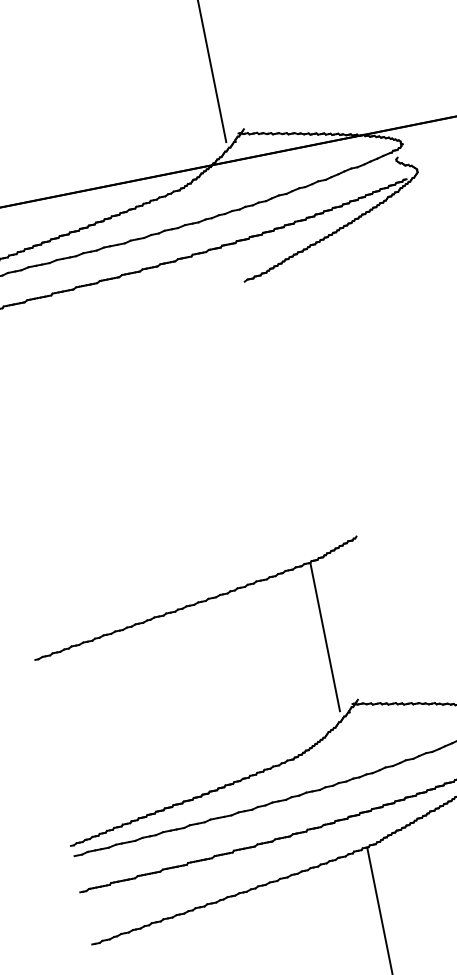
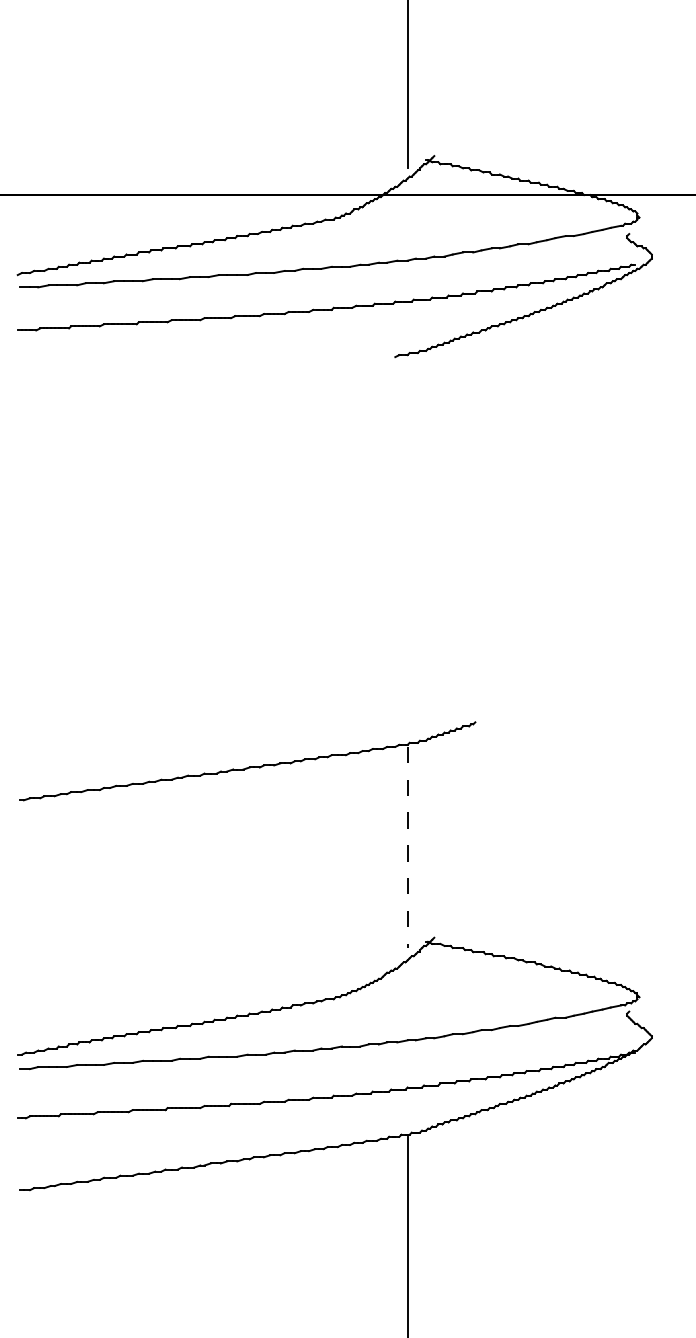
line: (325, 637) -> (407, 847), solid -> dashed

